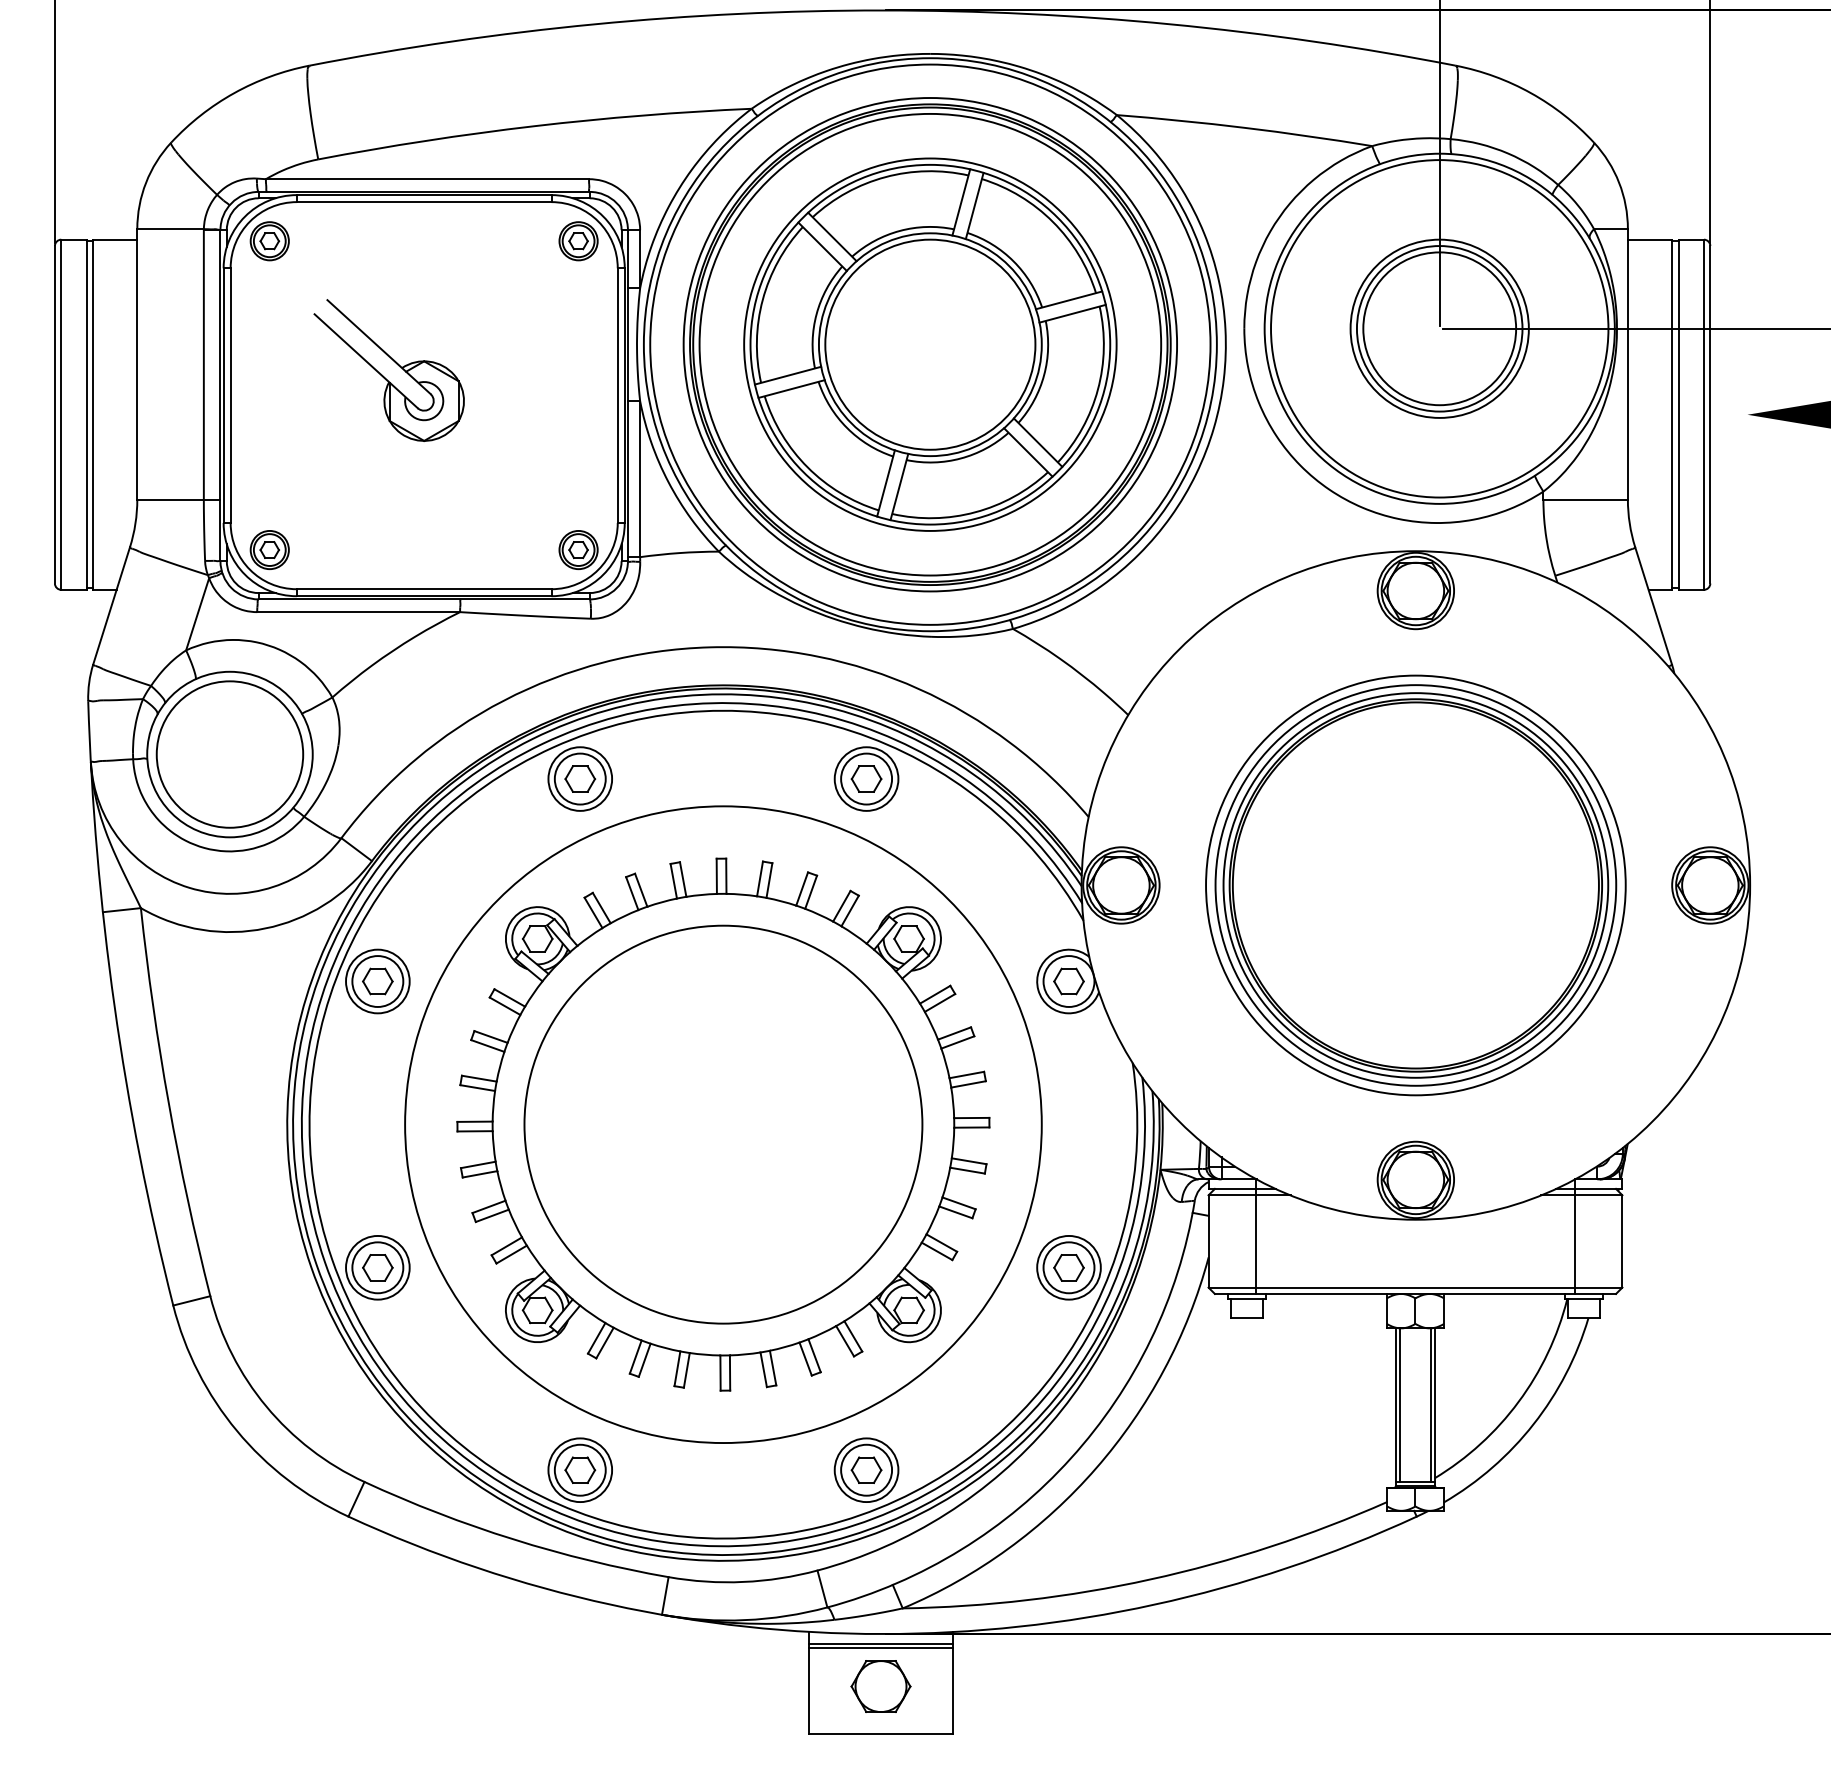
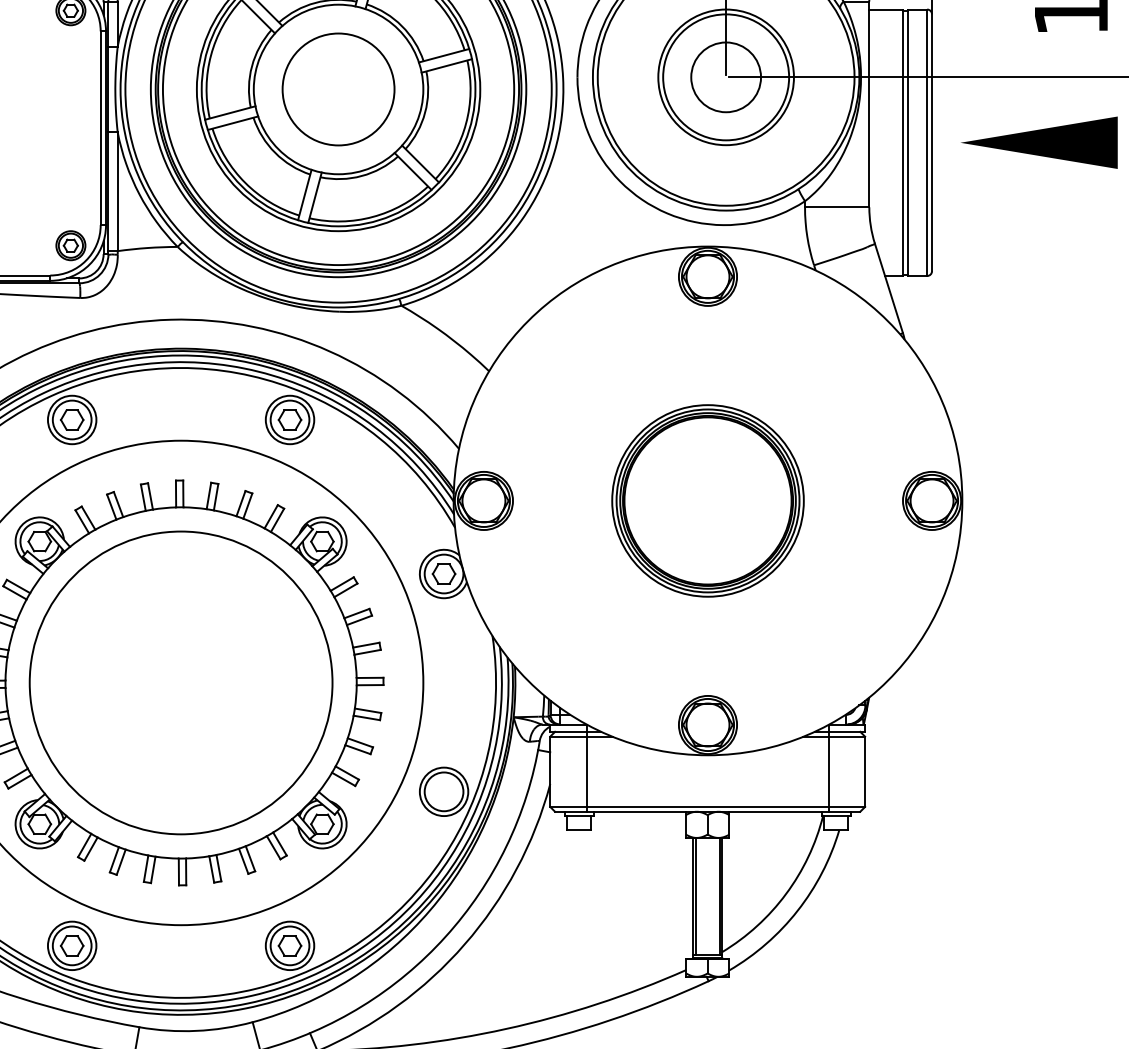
circle: (1439, 328) -> (725, 77), size x0.6
circle: (930, 344) -> (338, 89), size x0.7
part: (1415, 885) -> (707, 500), size x0.6
part: (1068, 1267) -> (443, 791), removed

